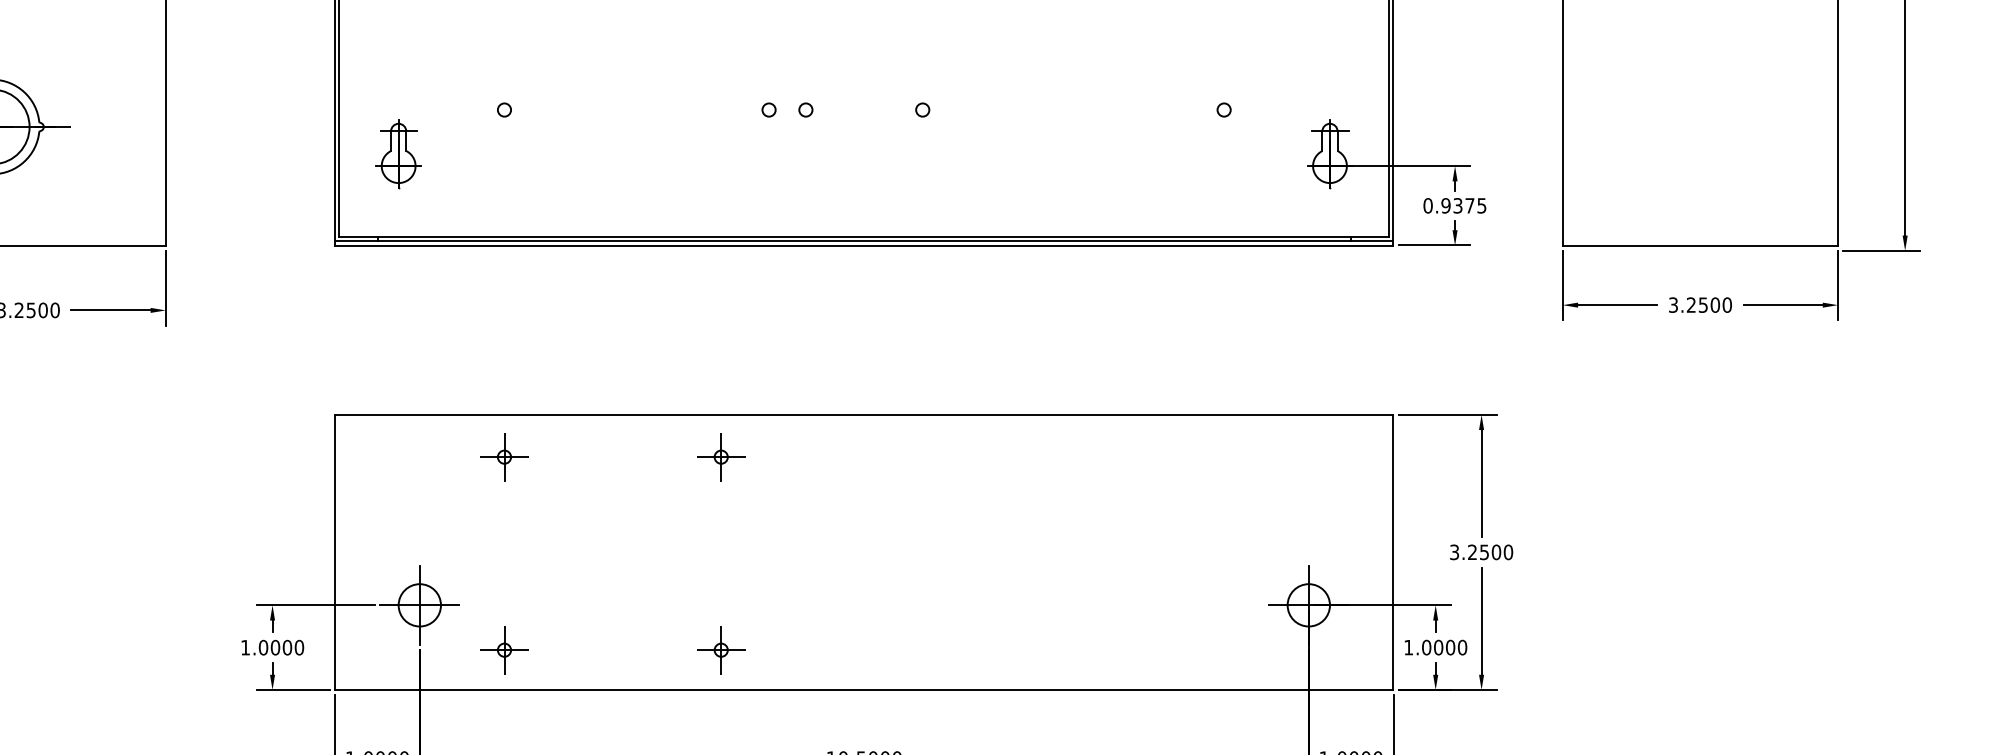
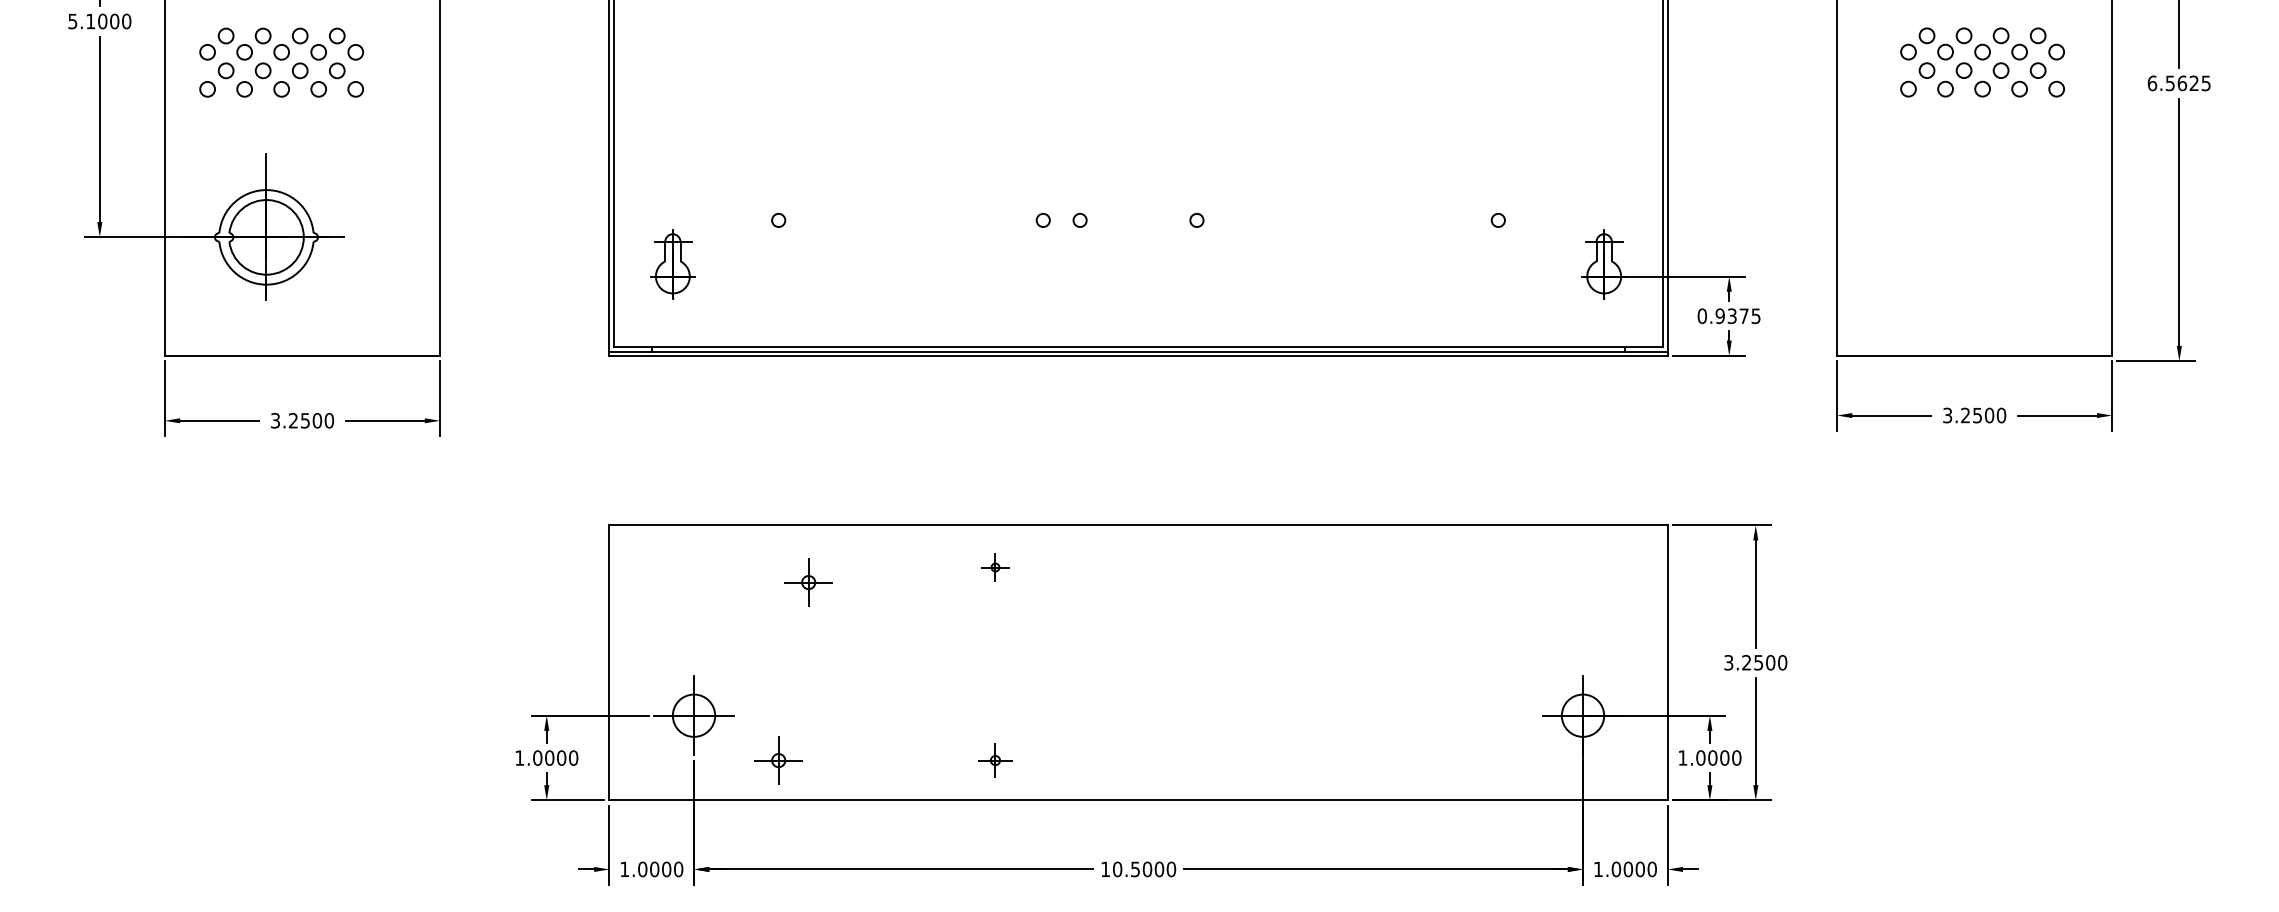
part: (504, 457) -> (808, 582), moved
part: (721, 457) -> (995, 567), size x0.6
part: (721, 650) -> (995, 760), size x0.7

